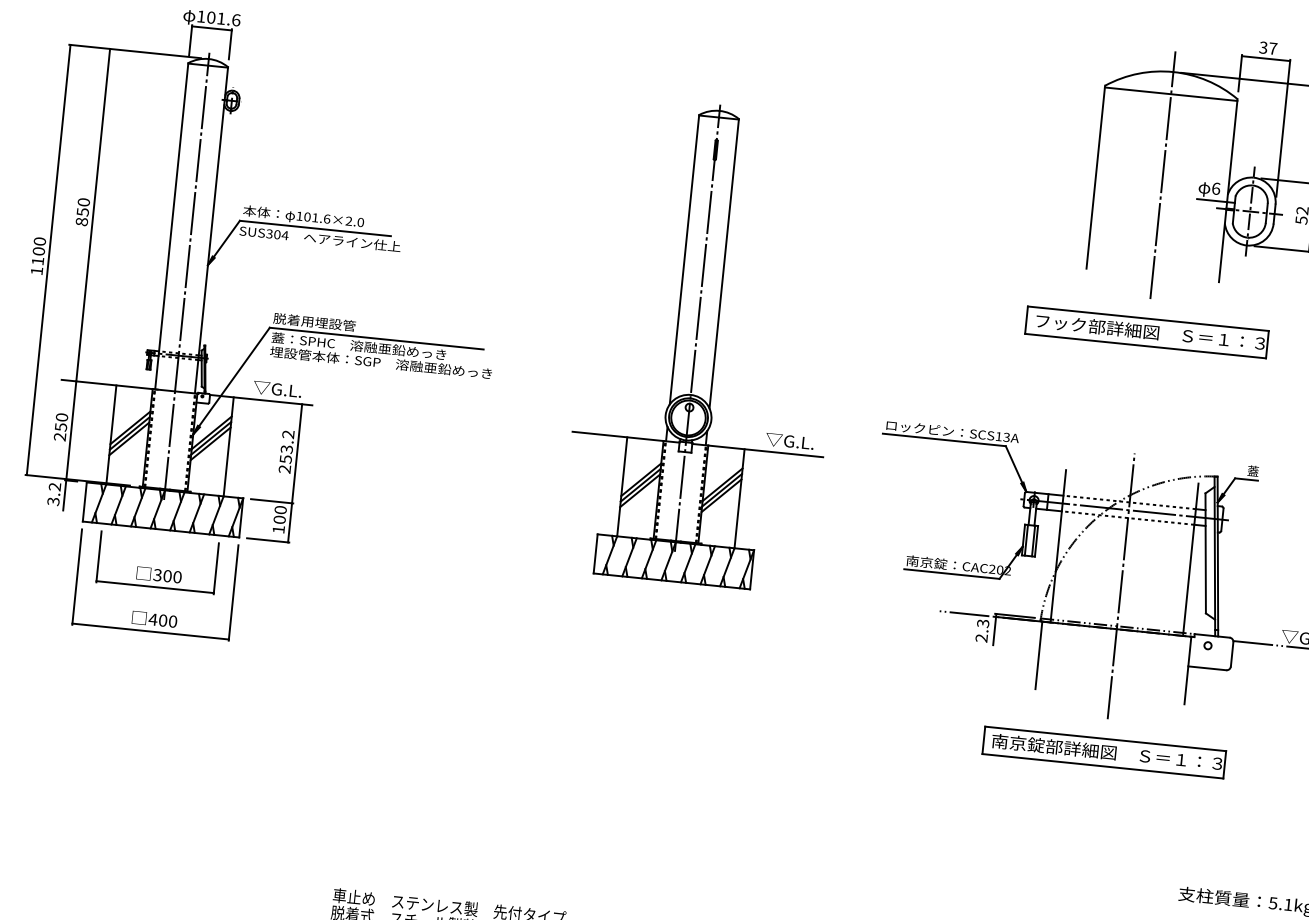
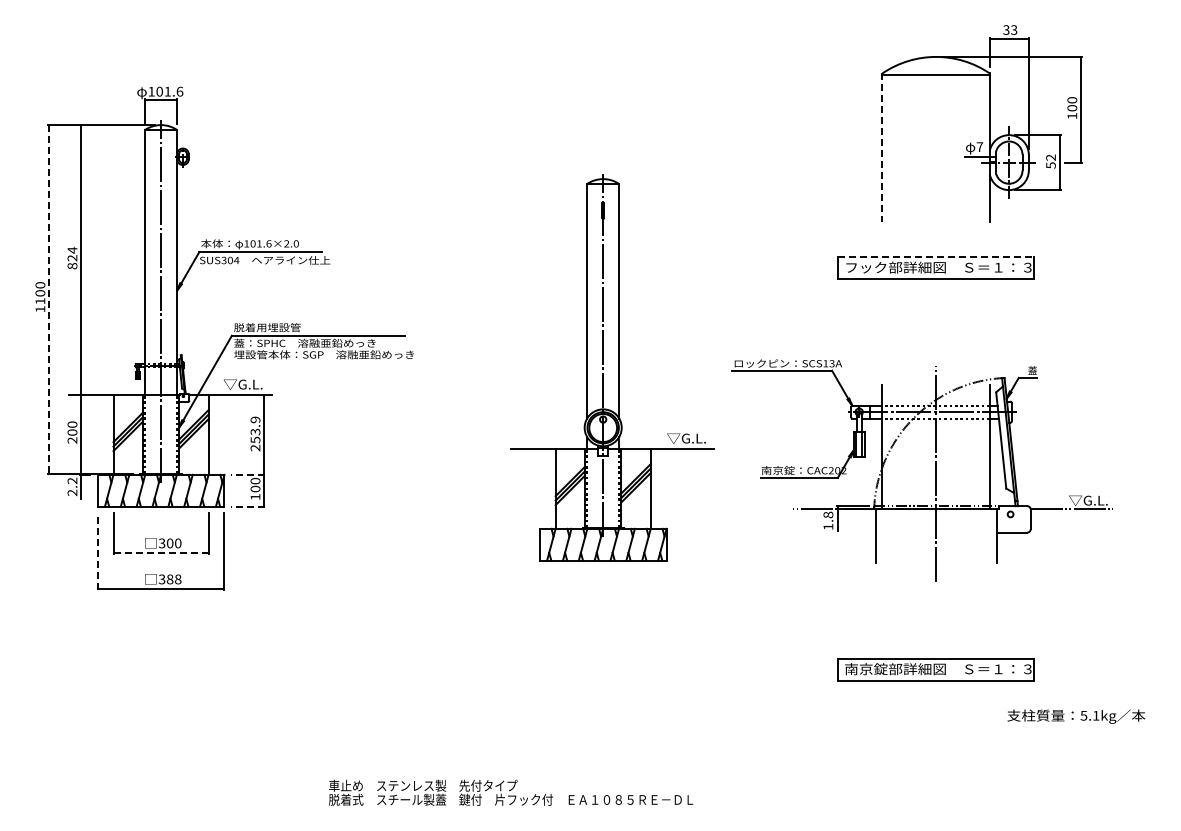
text: (1273, 48) -> (1014, 29), 37 -> 33
line: (1163, 175) -> (936, 140), removed
line: (1095, 178) -> (882, 148), solid -> dashed
text: (1215, 189) -> (979, 147), 6 -> 7
text: (83, 206) -> (72, 253), 850 -> 824
line: (48, 260) -> (48, 299), solid -> dashed
line: (1148, 318) -> (936, 256), solid -> dashed
part: (707, 344) -> (612, 367), moved
text: (61, 427) -> (72, 432), 250 -> 200
text: (288, 434) -> (255, 419), 253.2 -> 253.9
line: (271, 500) -> (247, 474), solid -> dashed
text: (53, 501) -> (72, 492), 3.2 -> 2.2
line: (267, 540) -> (247, 506), solid -> dashed
line: (76, 577) -> (97, 551), solid -> dashed
line: (155, 587) -> (161, 553), solid -> dashed
text: (162, 620) -> (169, 579), 400 -> 388
text: (982, 630) -> (828, 520), 2.3 -> 1.8
part: (1103, 752) -> (935, 669), moved

